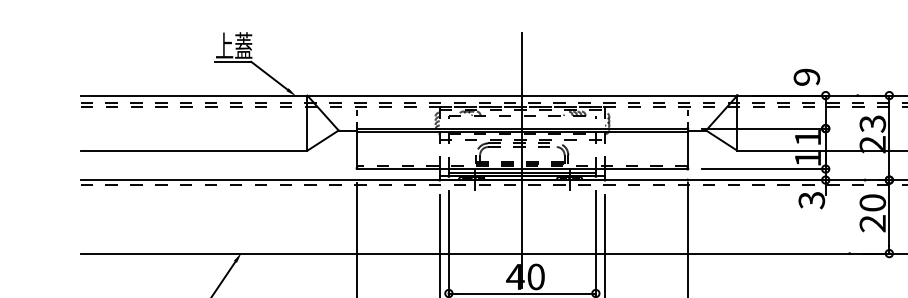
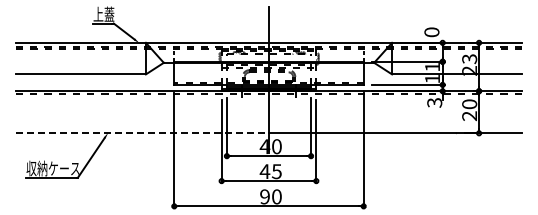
text: (806, 77) -> (431, 32), 9 -> 0
line: (303, 253) -> (143, 133), solid -> dashed

